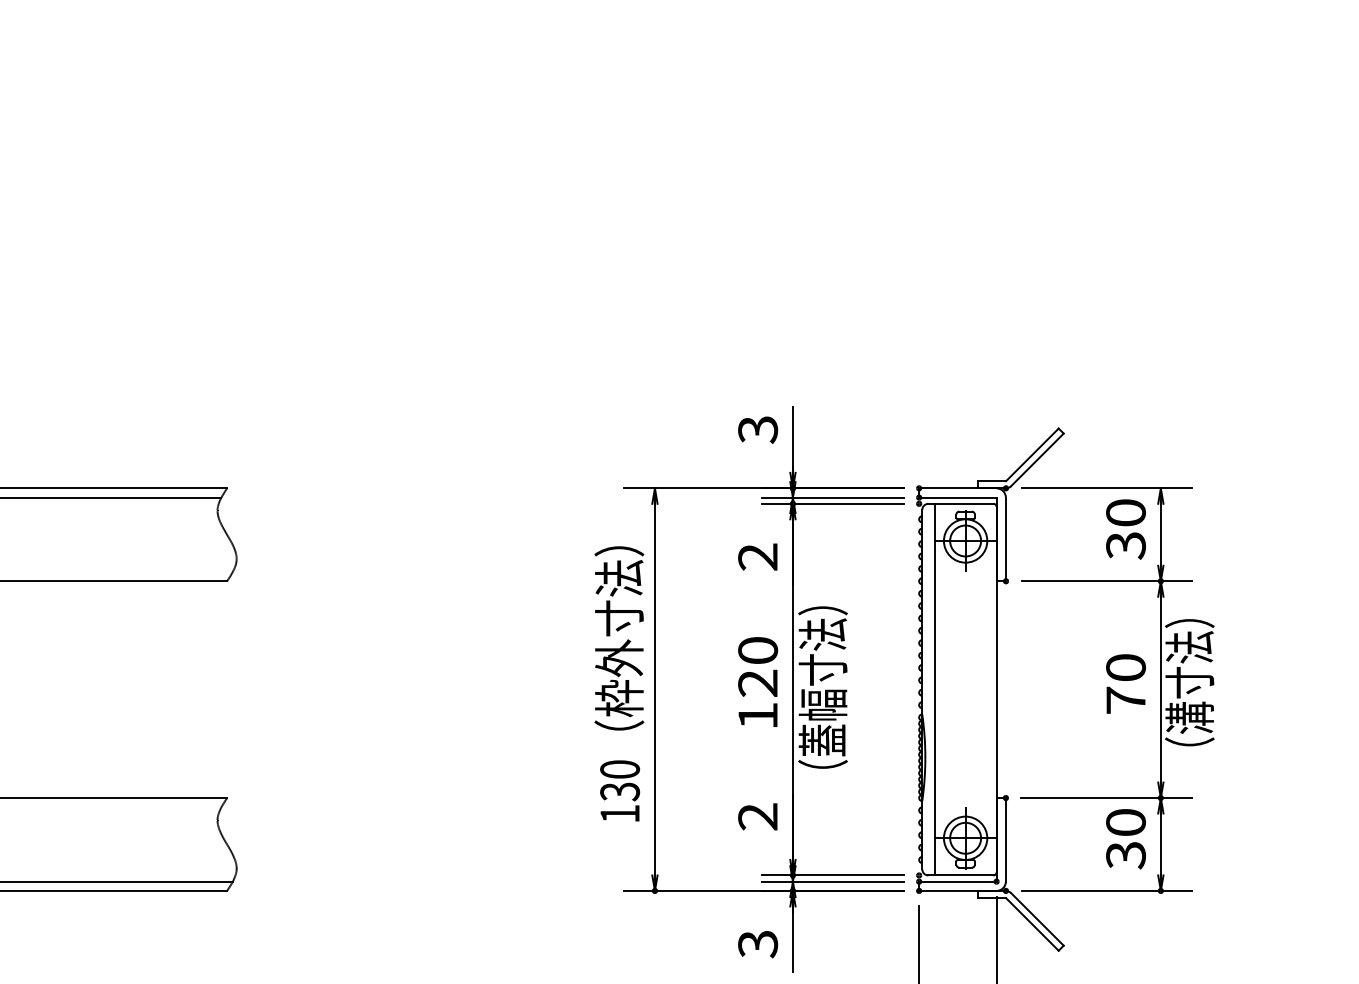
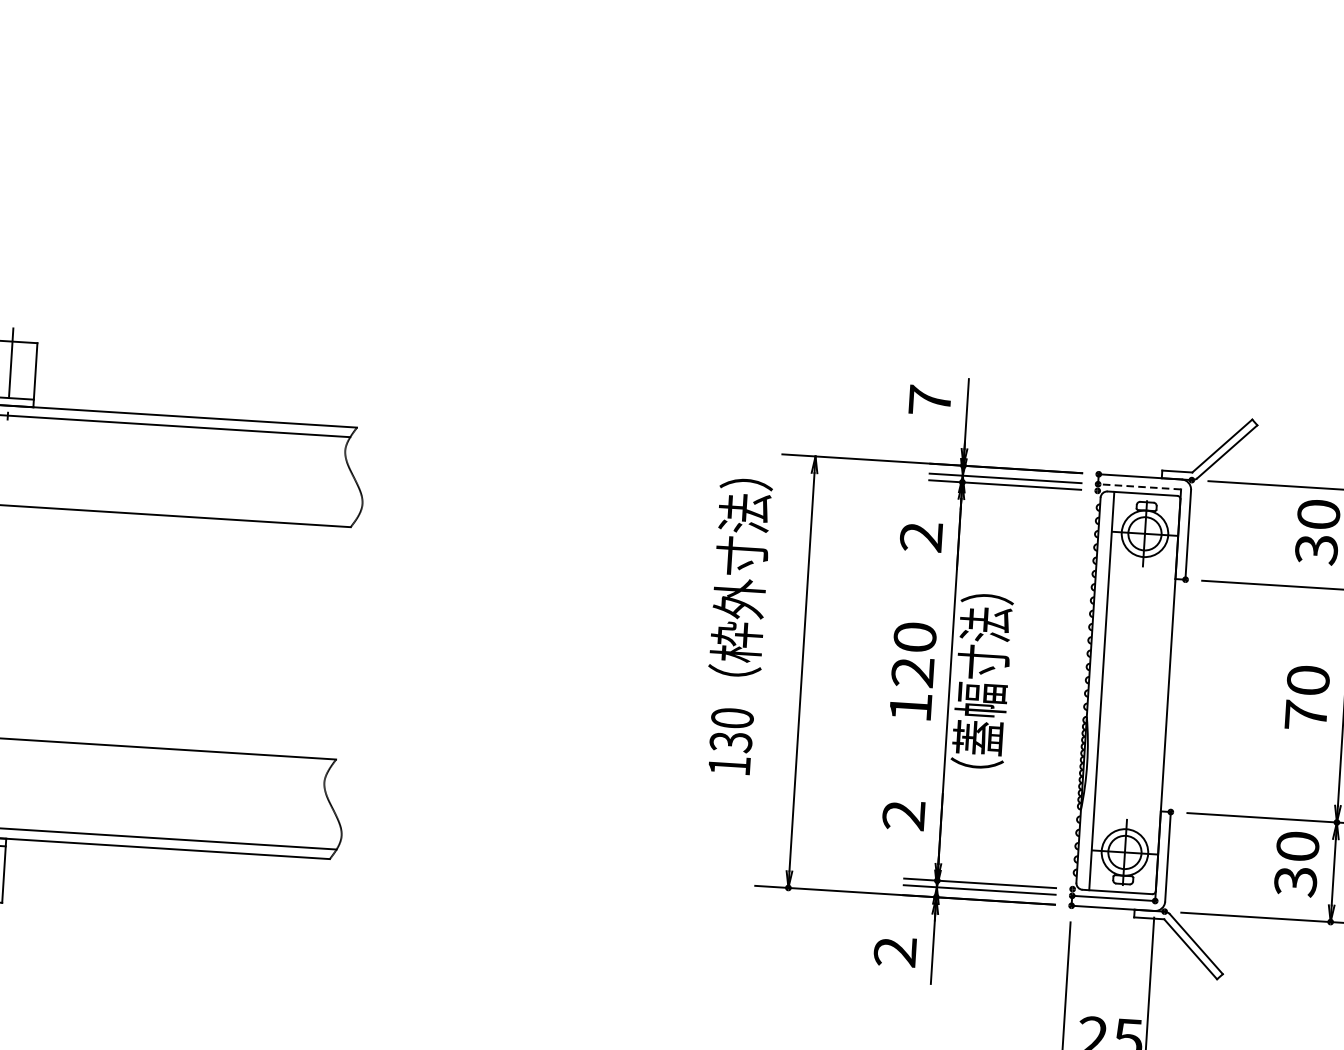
text: (758, 429) -> (930, 400), 3 -> 7
line: (957, 497) -> (1139, 486), solid -> dashed
text: (619, 683) -> (737, 626), moved
text: (758, 944) -> (895, 952), 3 -> 2

